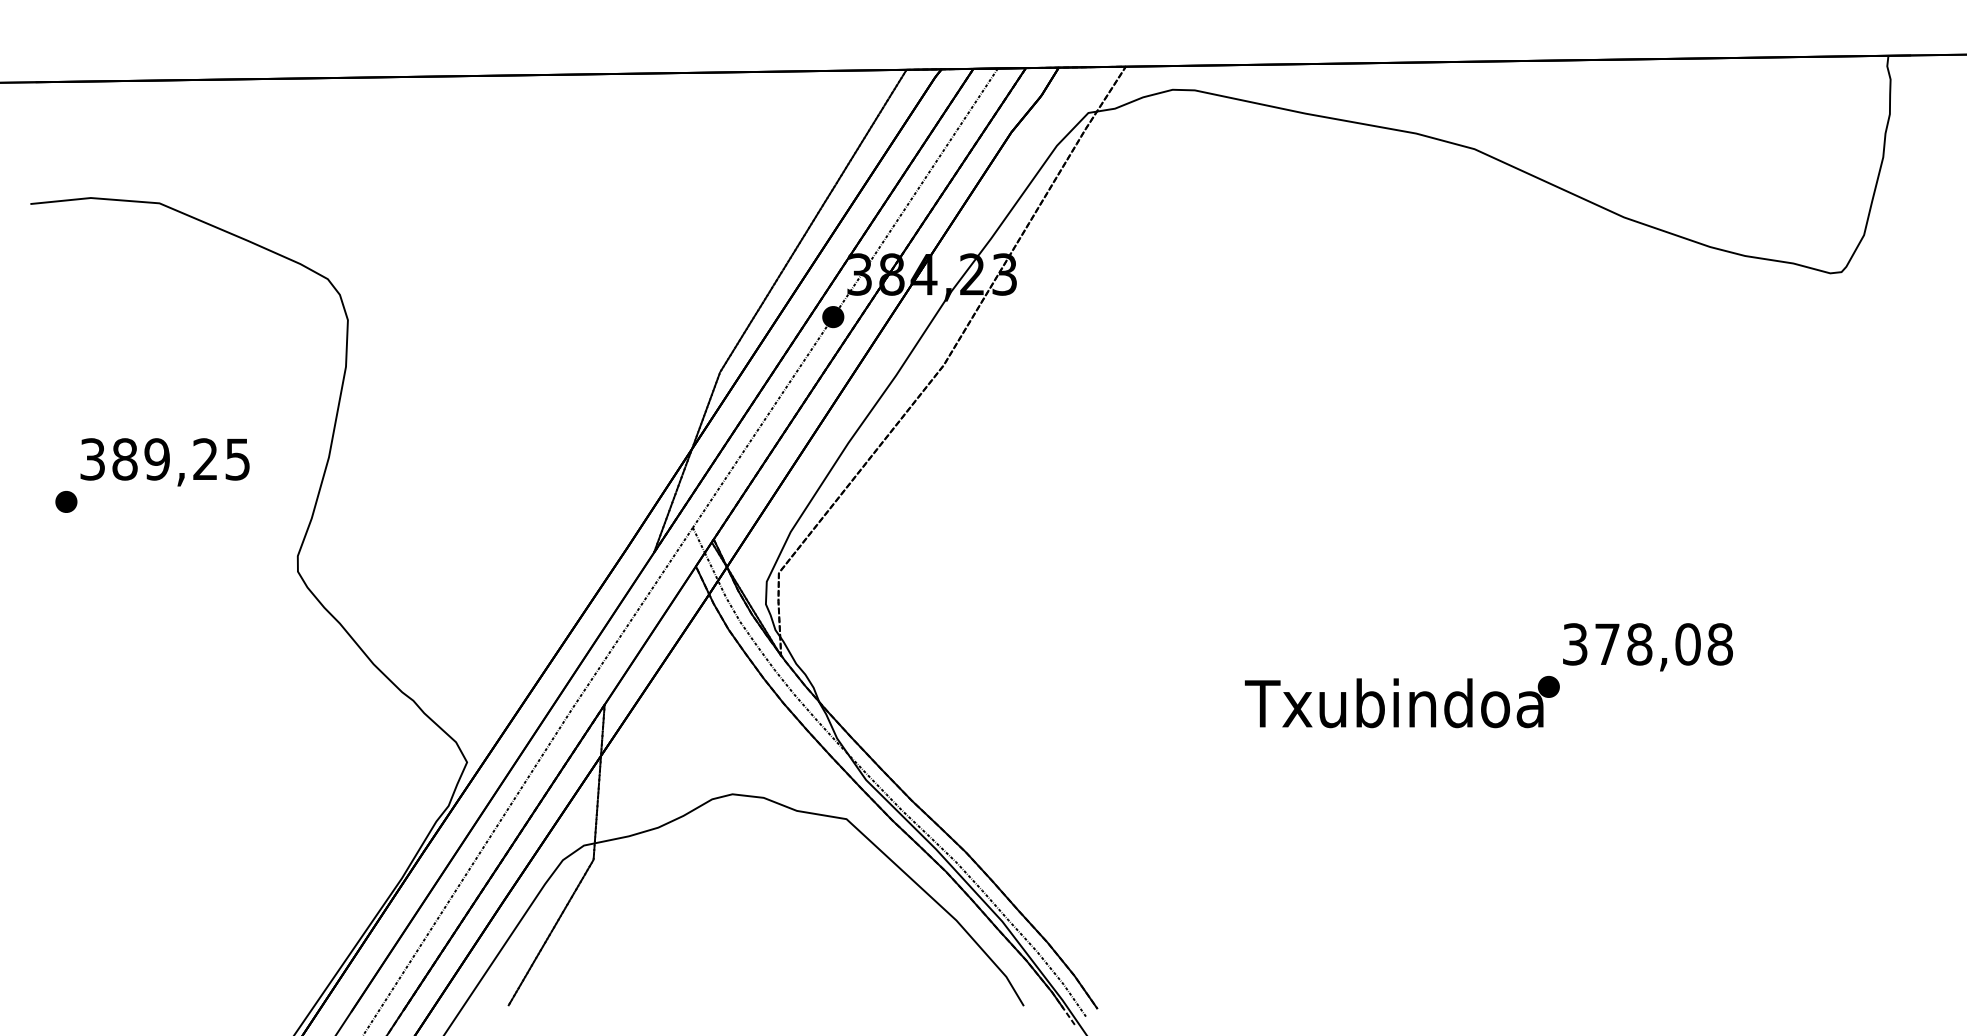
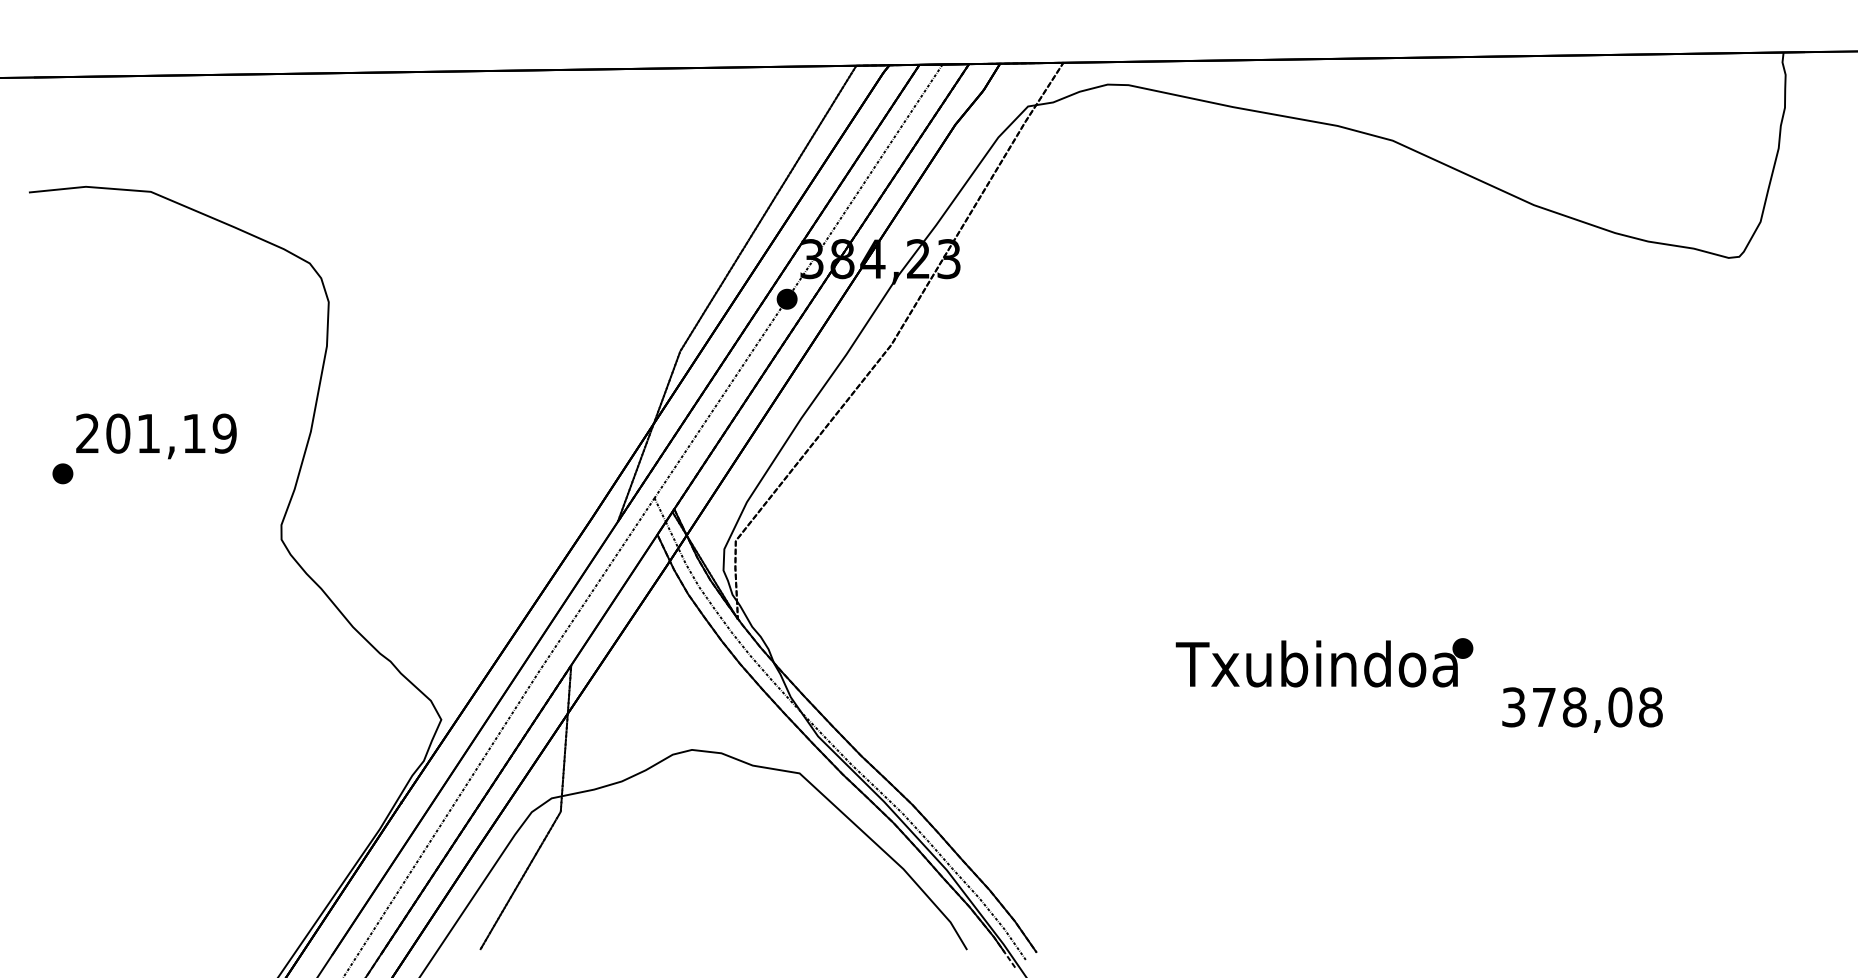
text: (165, 459) -> (156, 433), 389,25 -> 201,19
text: (1647, 646) -> (1582, 709), moved

